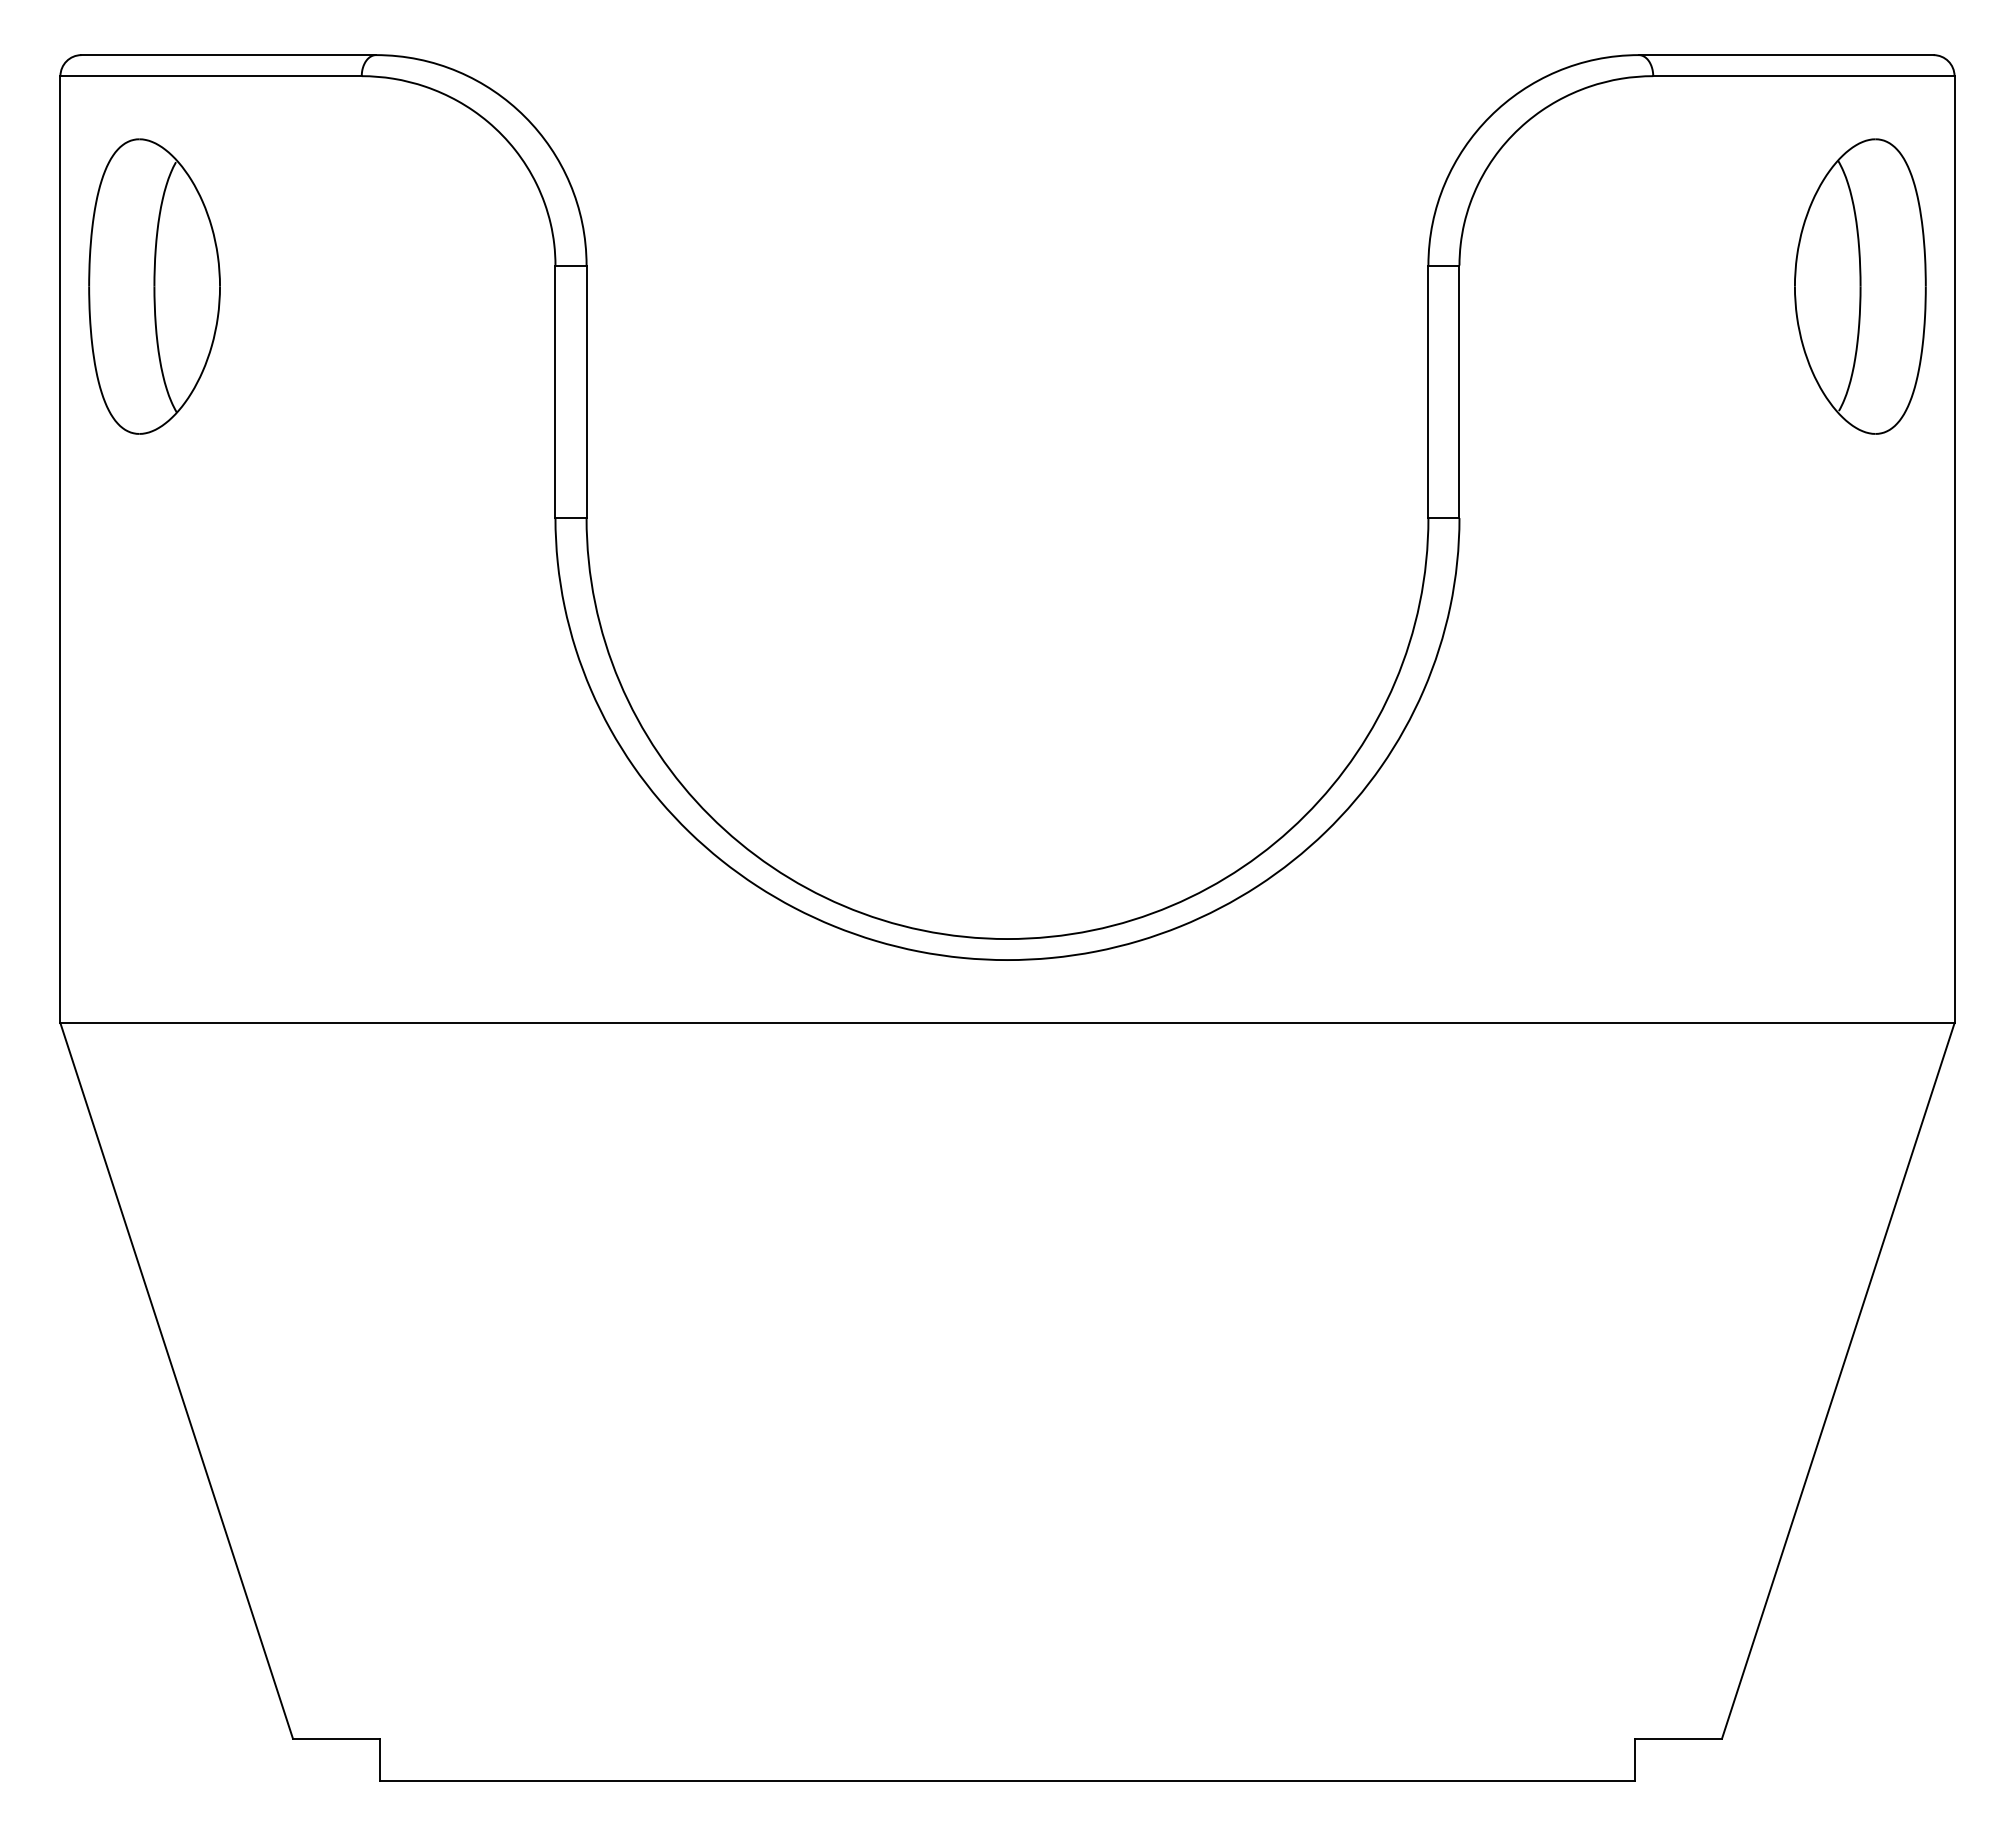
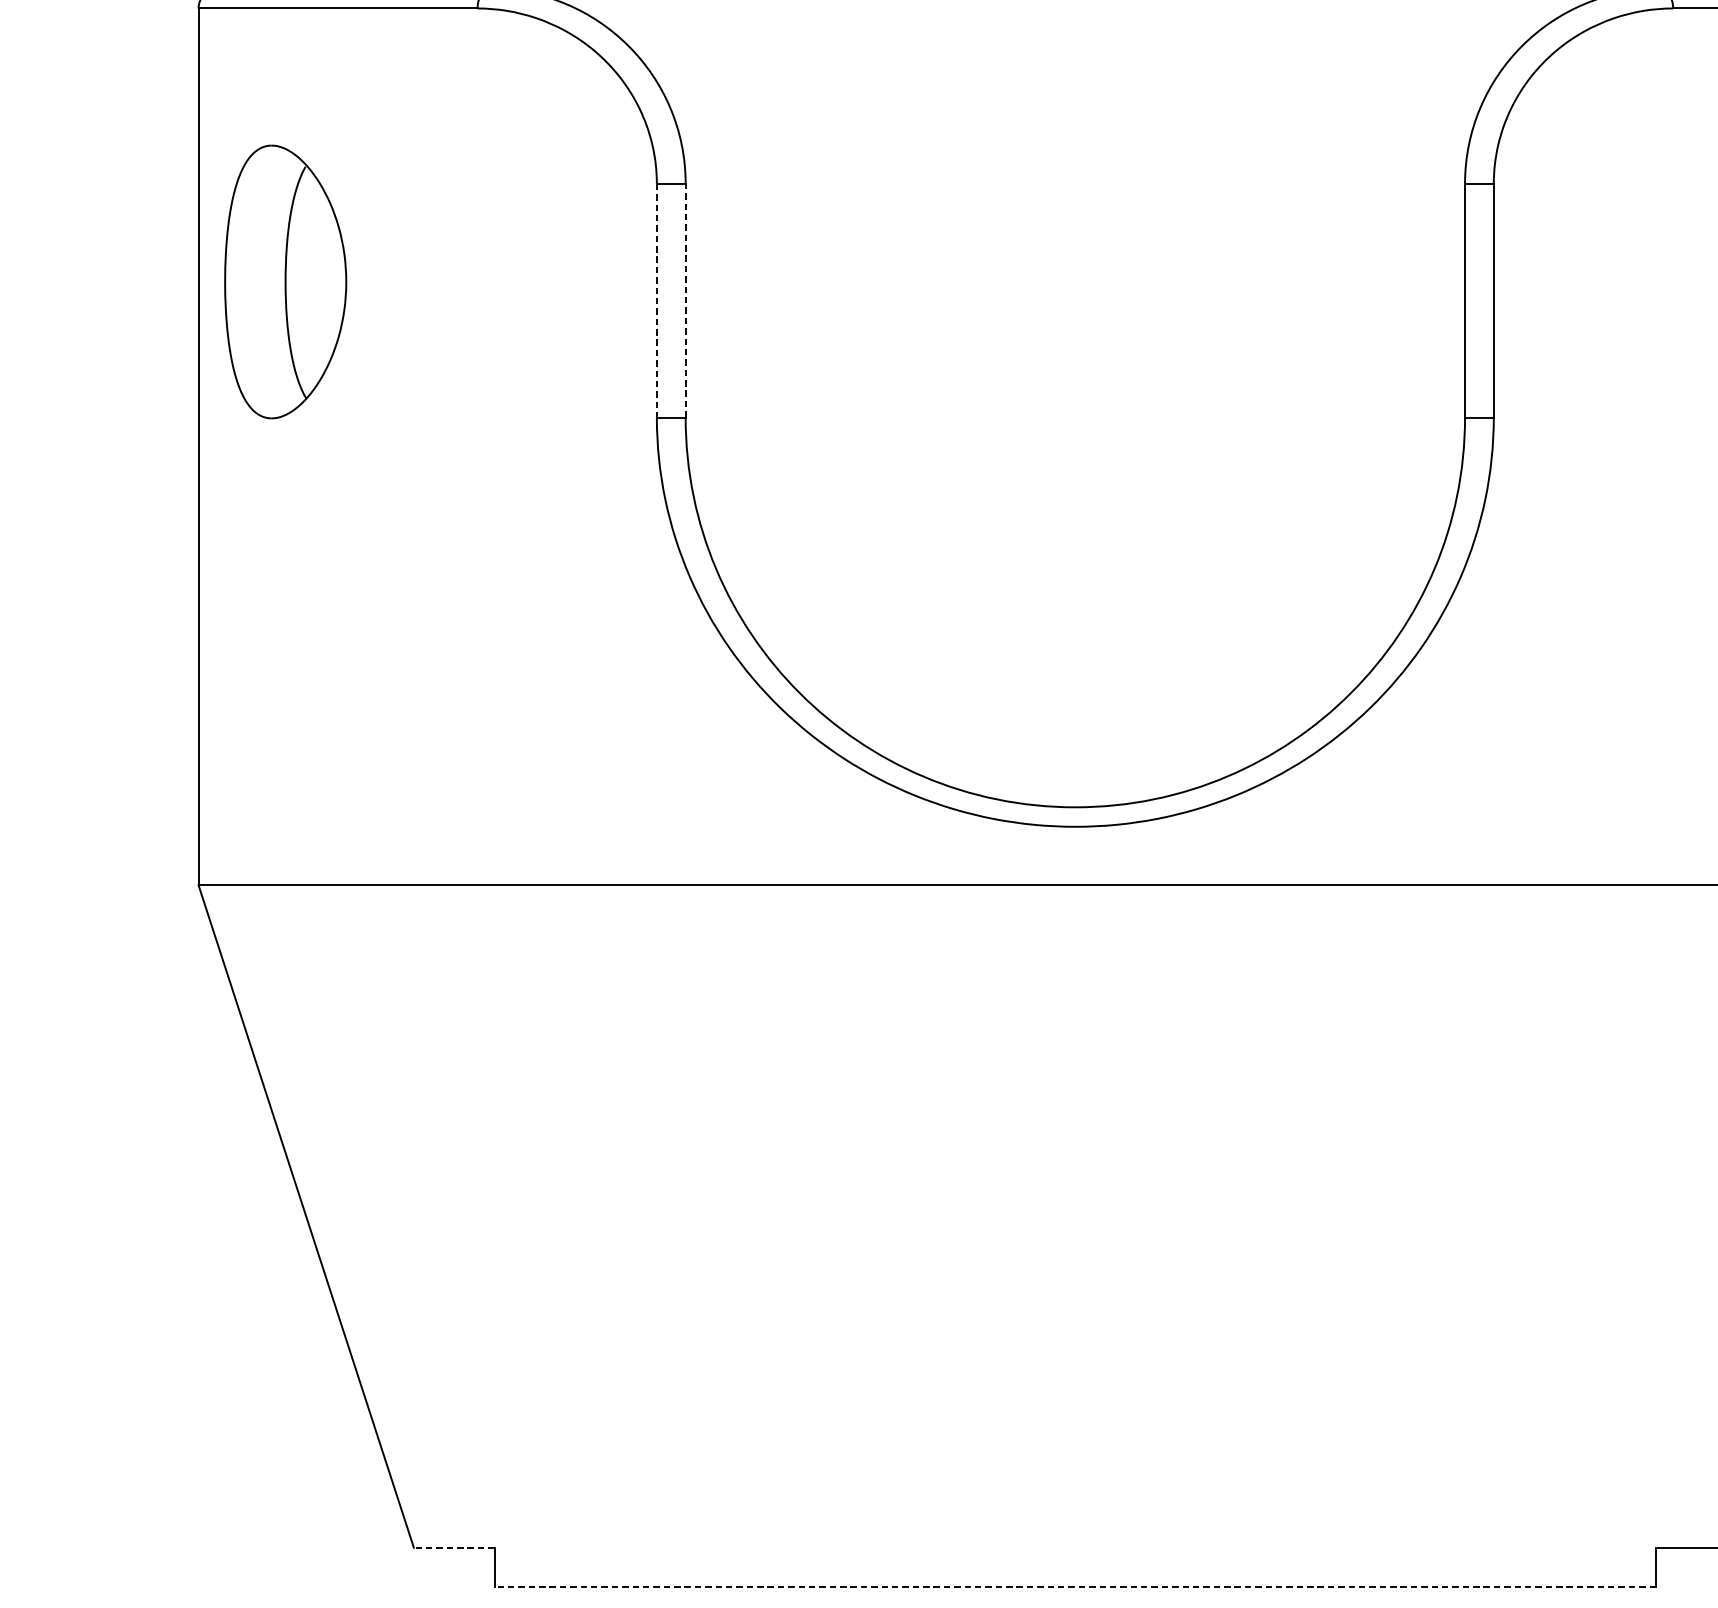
part: (154, 286) -> (285, 281), moved
line: (586, 391) -> (685, 300), solid -> dashed
line: (555, 392) -> (656, 301), solid -> dashed
line: (336, 1738) -> (454, 1547), solid -> dashed
line: (1007, 1780) -> (1075, 1586), solid -> dashed

